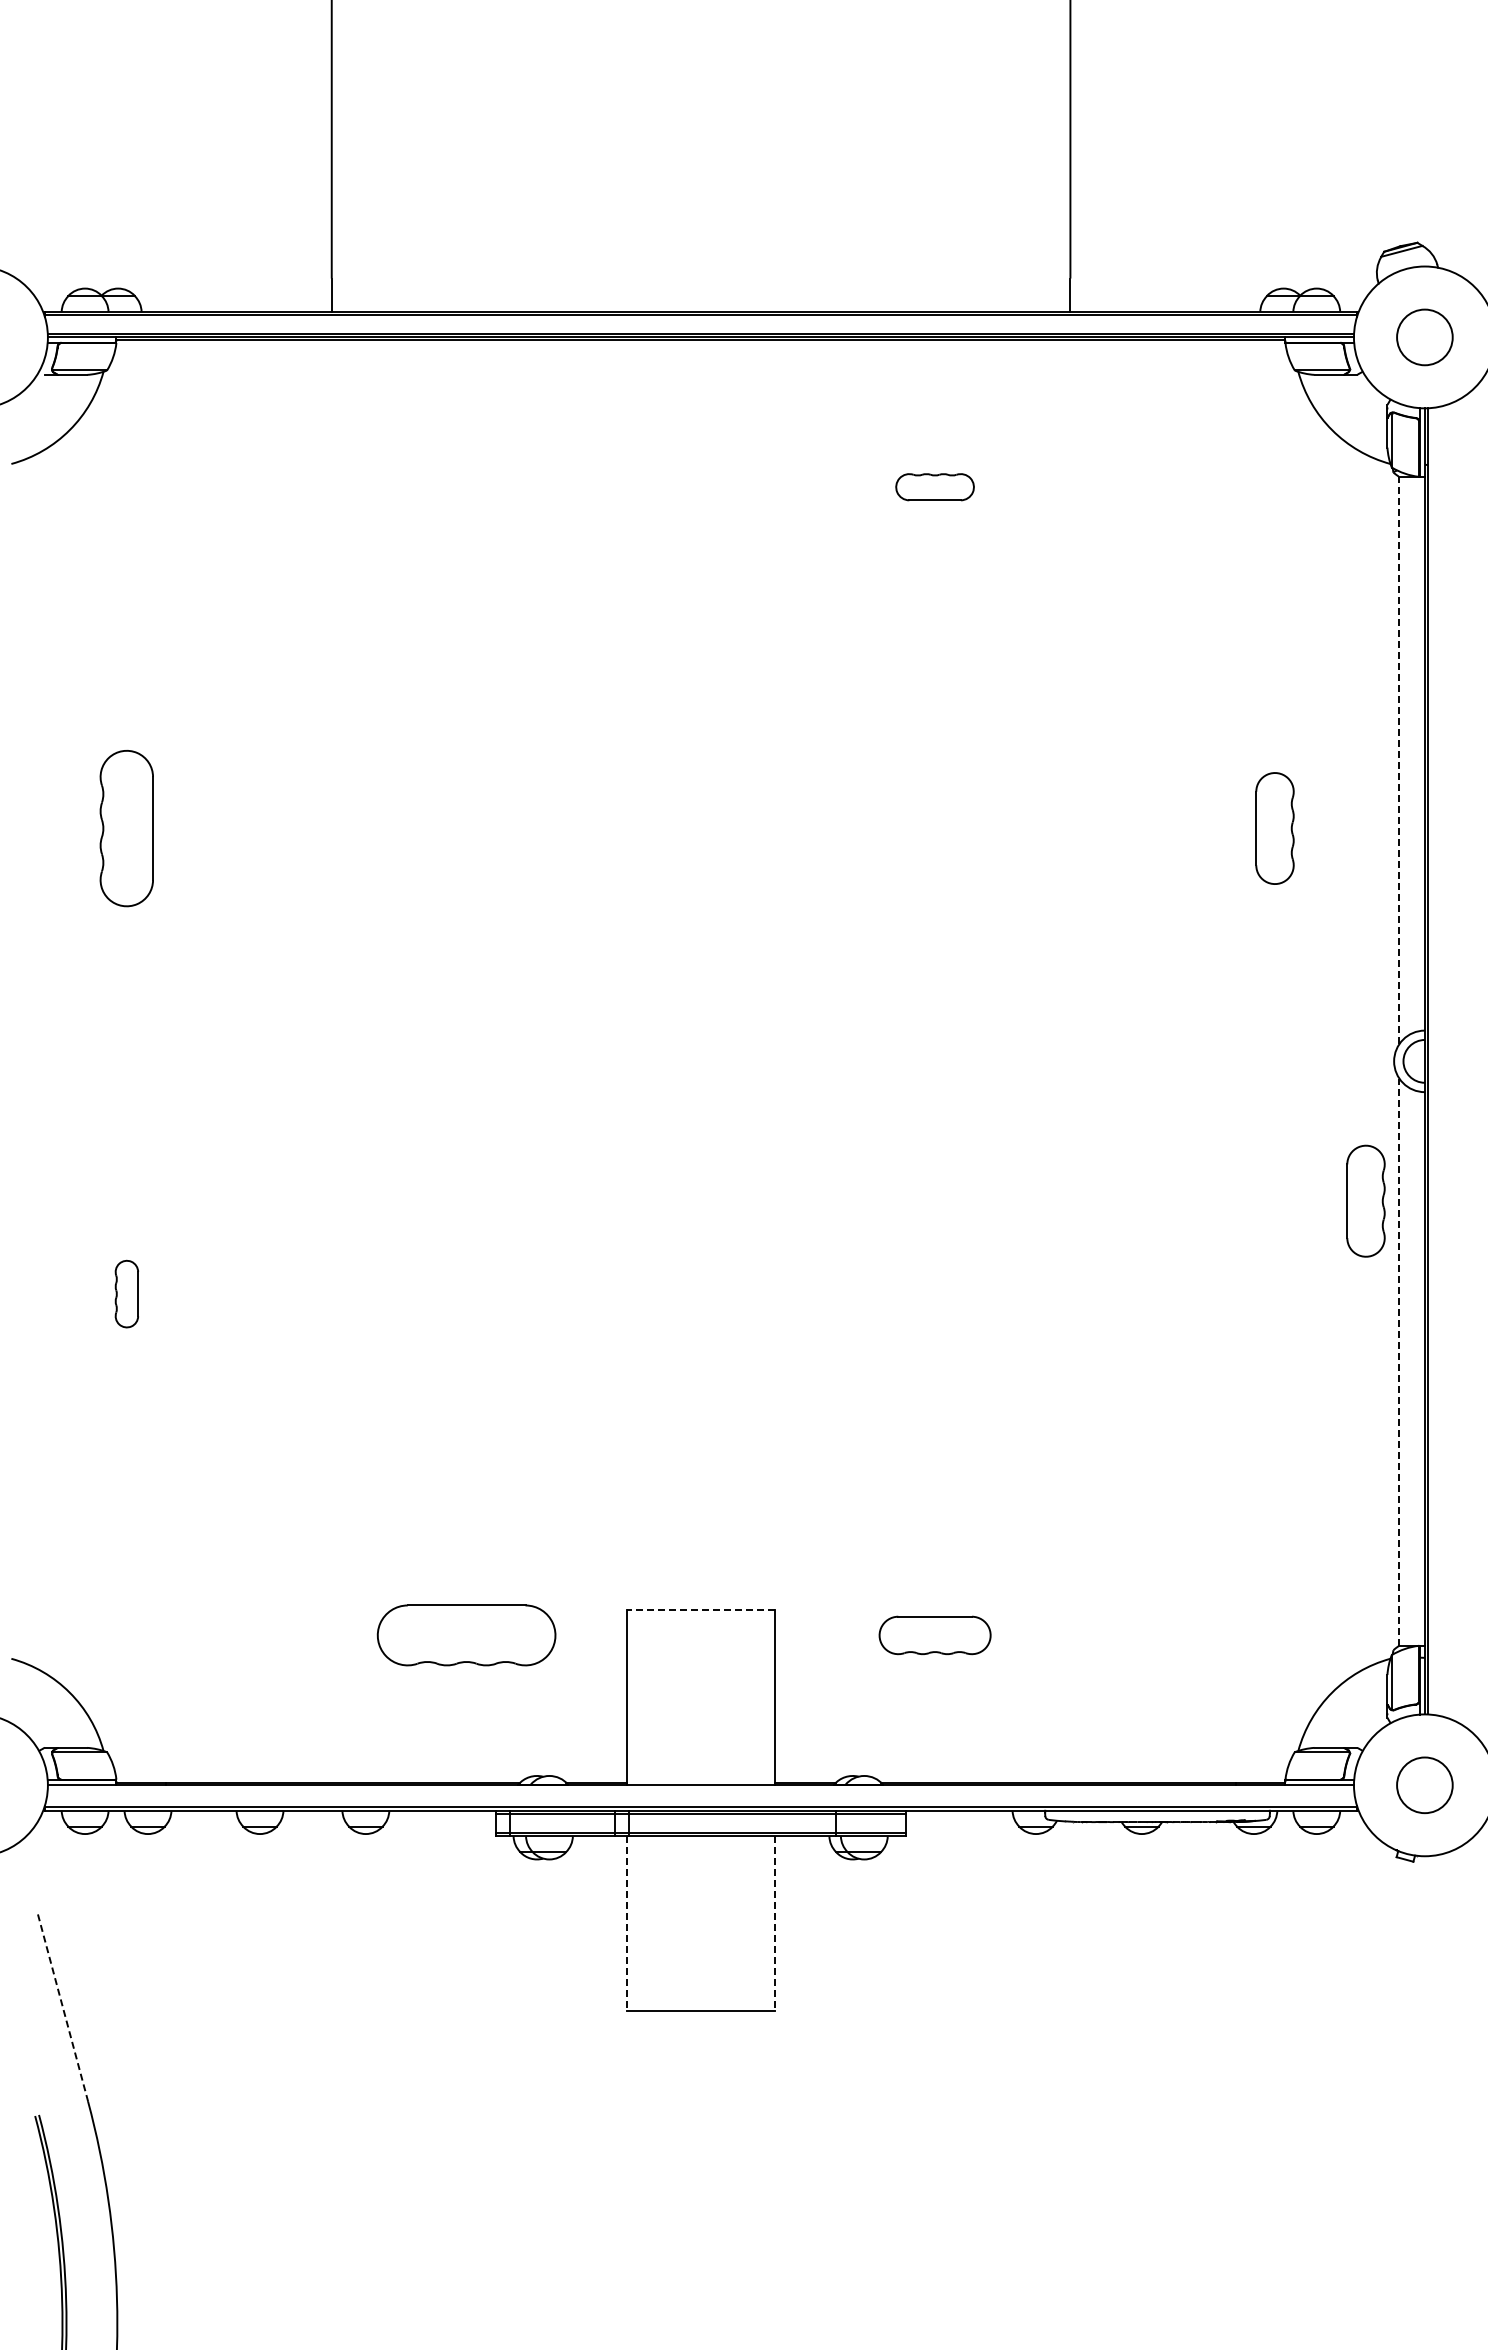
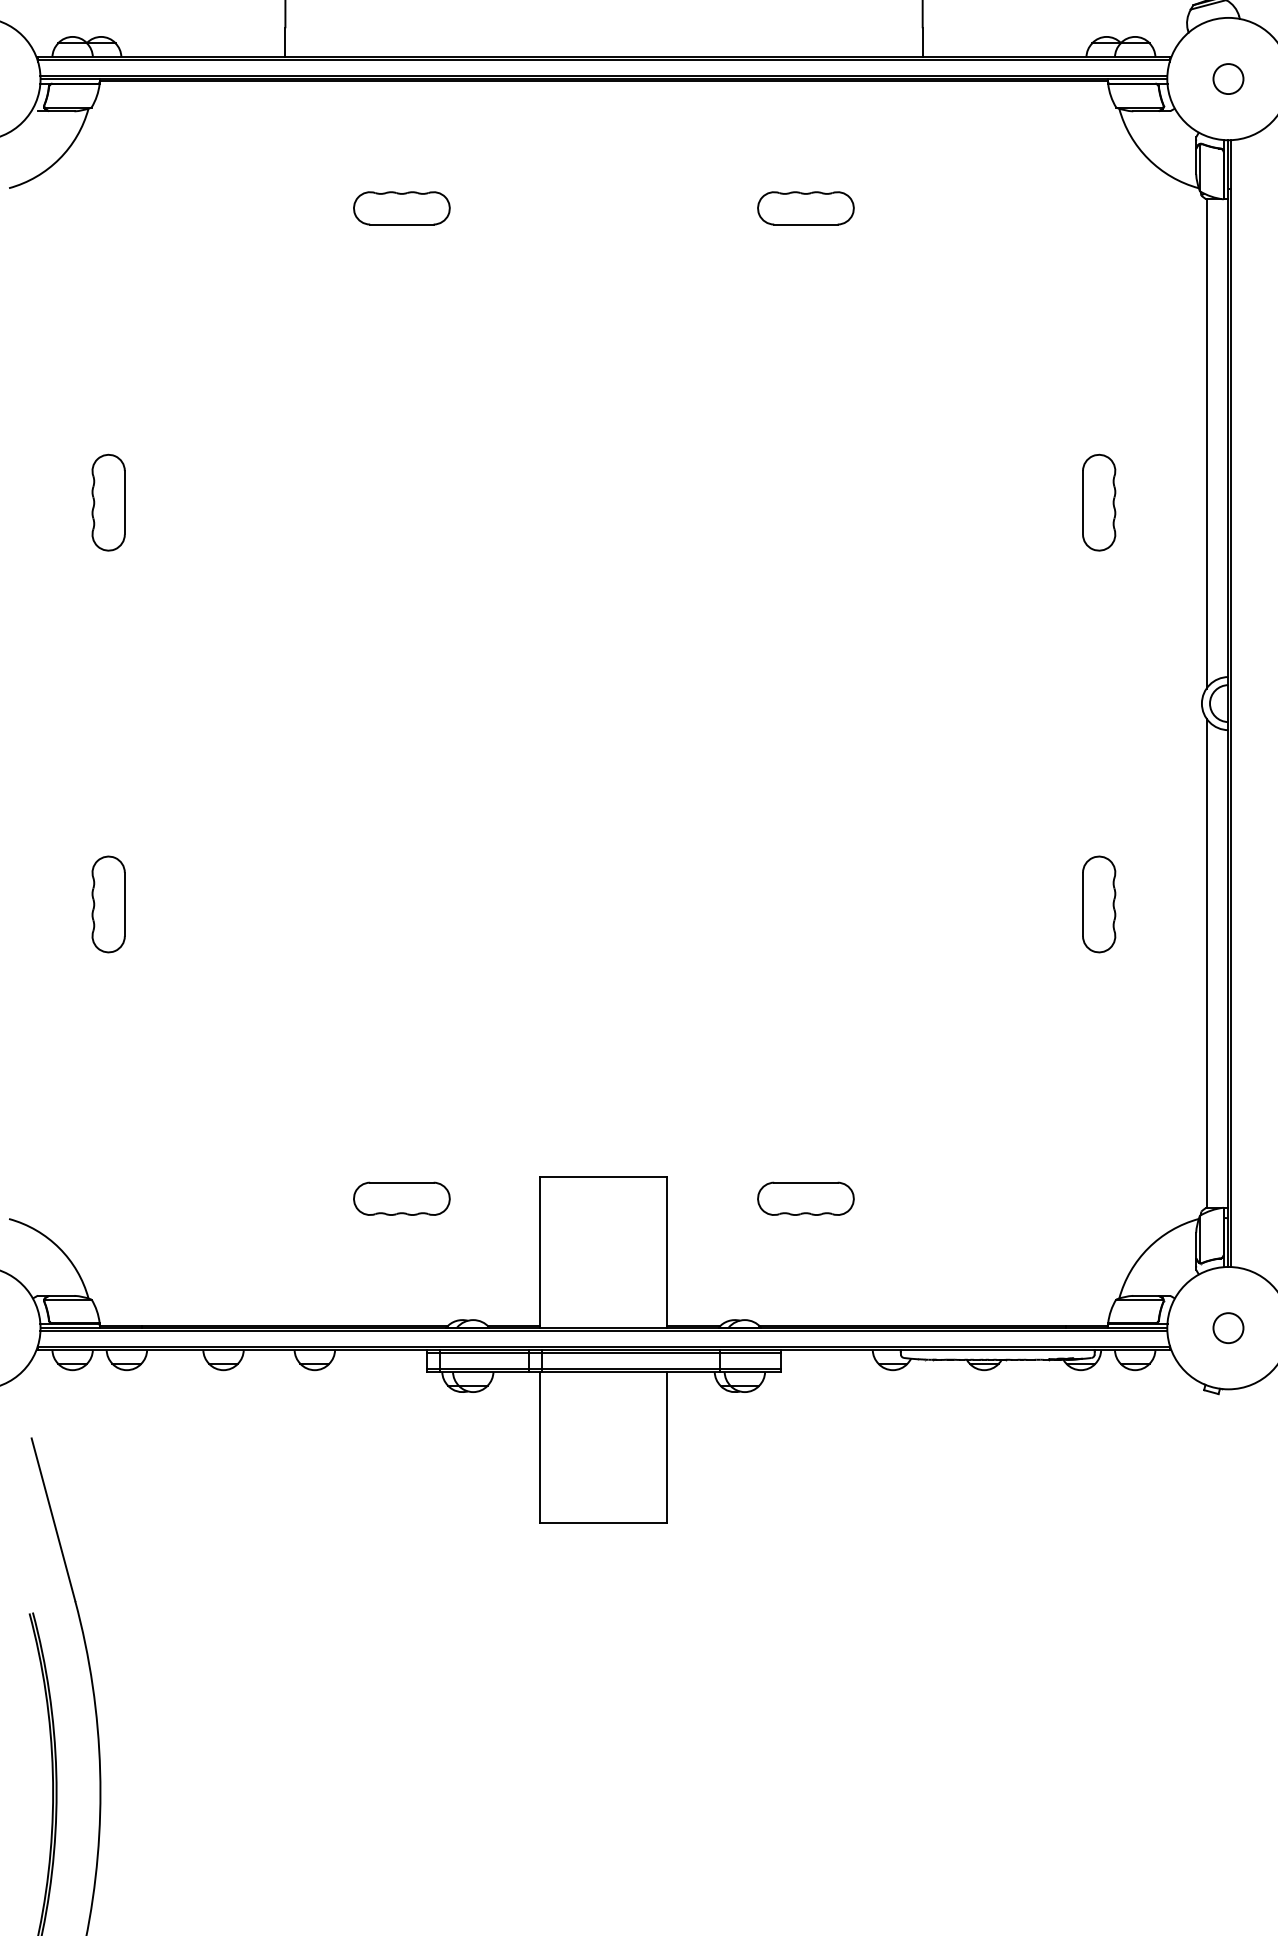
circle: (1424, 337) -> (1228, 79), size x0.62
part: (466, 486) -> (401, 207), added
part: (934, 486) -> (805, 207), size x1.43
line: (1399, 760) -> (1206, 444), dashed -> solid
part: (126, 828) -> (108, 502), size x0.71
part: (1365, 1200) -> (1098, 903), moved
part: (126, 1293) -> (108, 903), size x1.67
line: (1399, 1362) -> (1206, 963), dashed -> solid
line: (700, 1610) -> (603, 1177), dashed -> solid
part: (466, 1635) -> (401, 1198), size x0.62
circle: (1424, 1784) -> (1228, 1327), size x0.62
line: (700, 1788) -> (603, 1330), added
line: (627, 1923) -> (540, 1447), dashed -> solid
line: (774, 1923) -> (667, 1447), dashed -> solid
line: (62, 2007) -> (53, 1519), dashed -> solid

